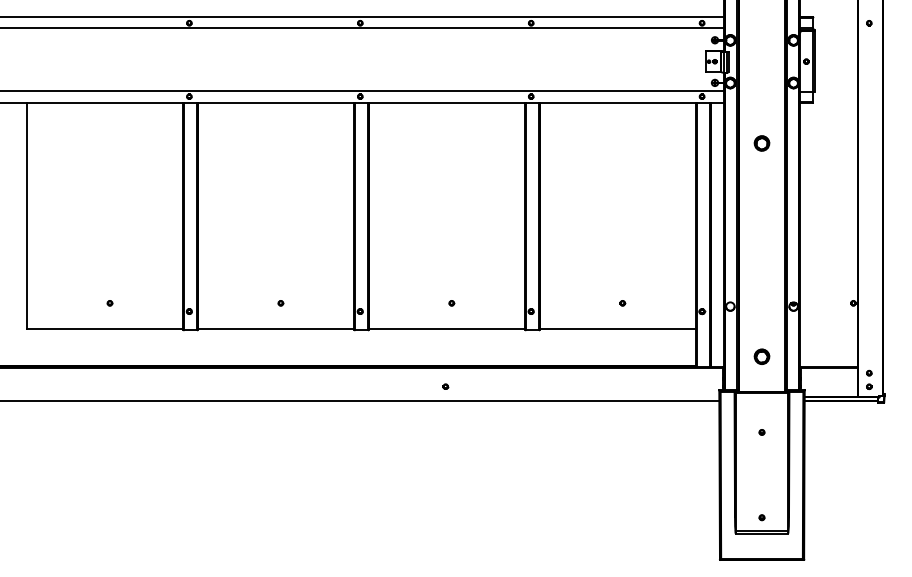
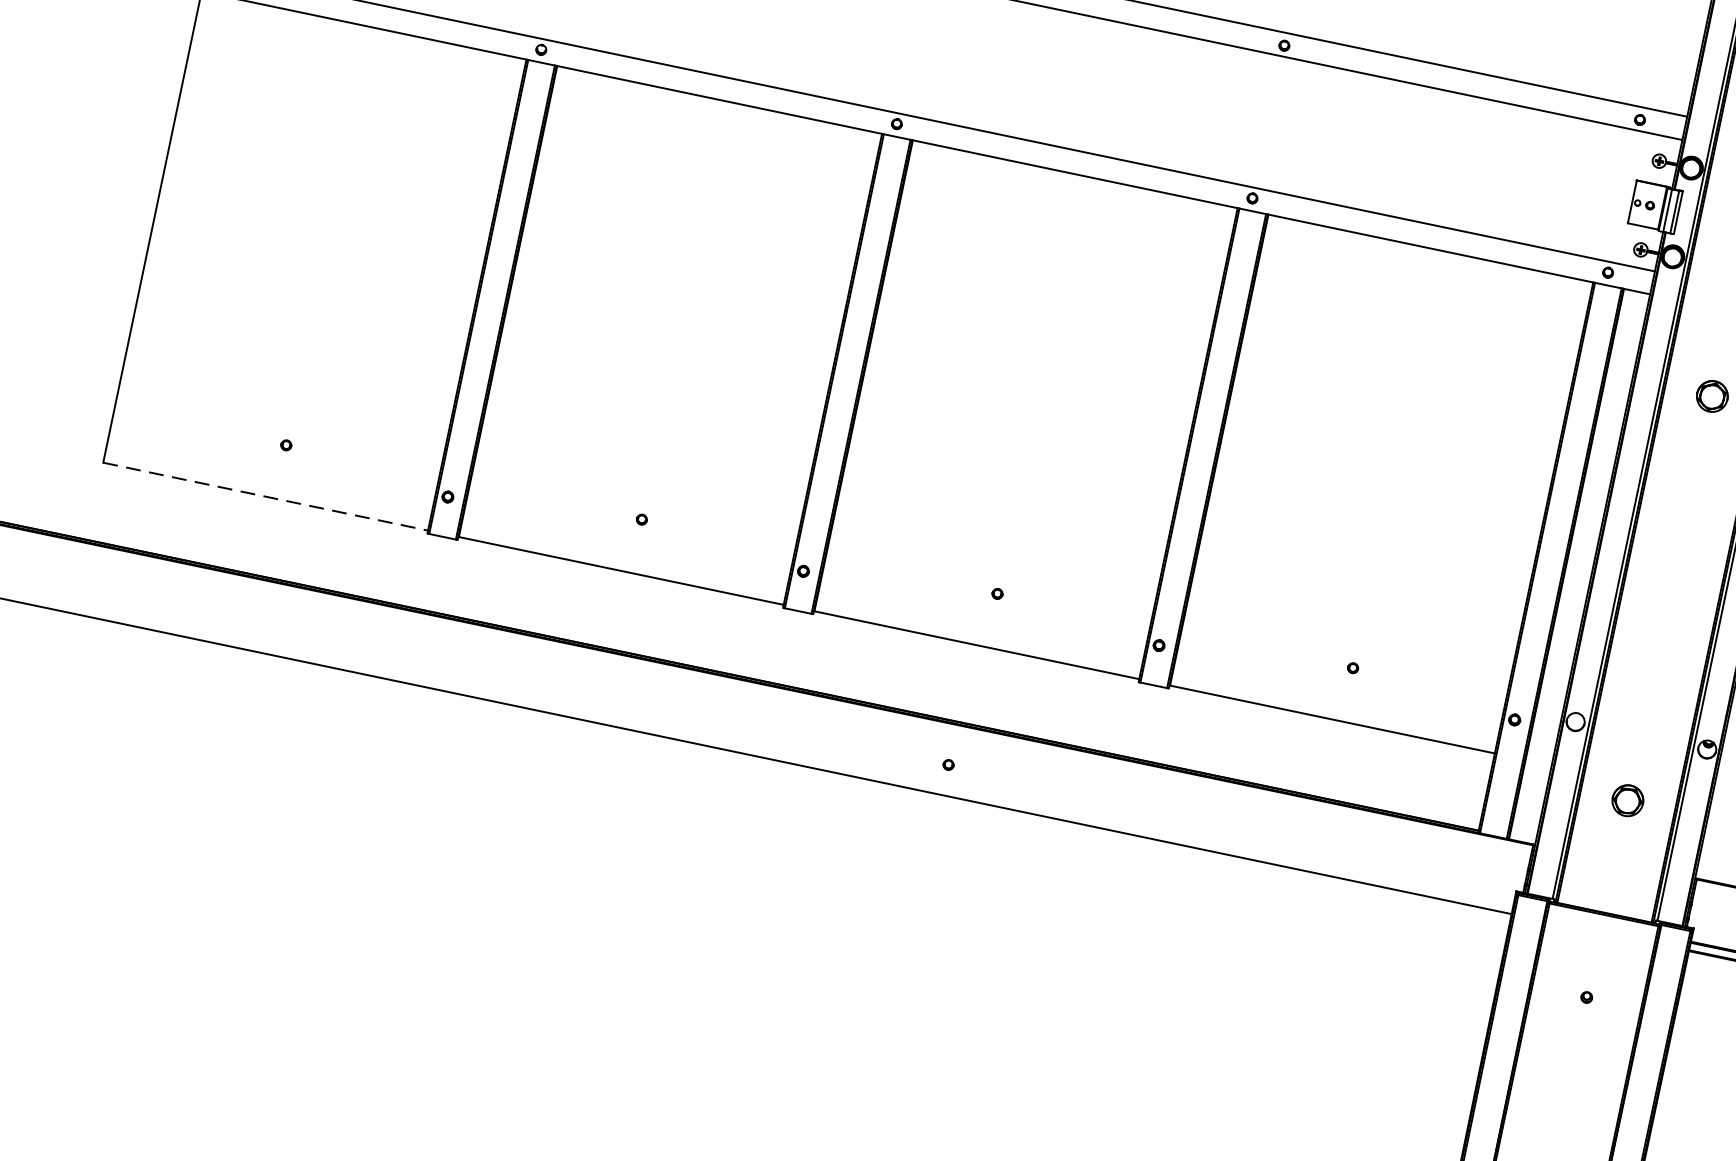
line: (105, 328) -> (266, 495), solid -> dashed
part: (761, 356) -> (1626, 799), moved

